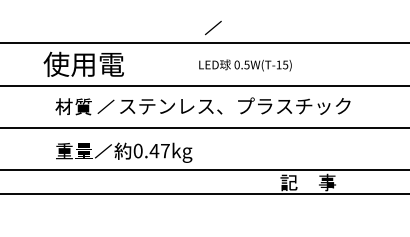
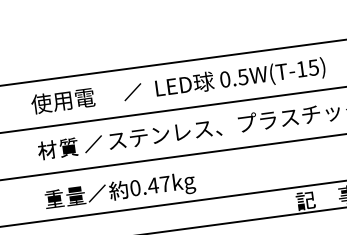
line: (213, 28) -> (133, 92), moved
part: (83, 64) -> (62, 101), size x0.71
part: (245, 65) -> (240, 78), size x1.67

